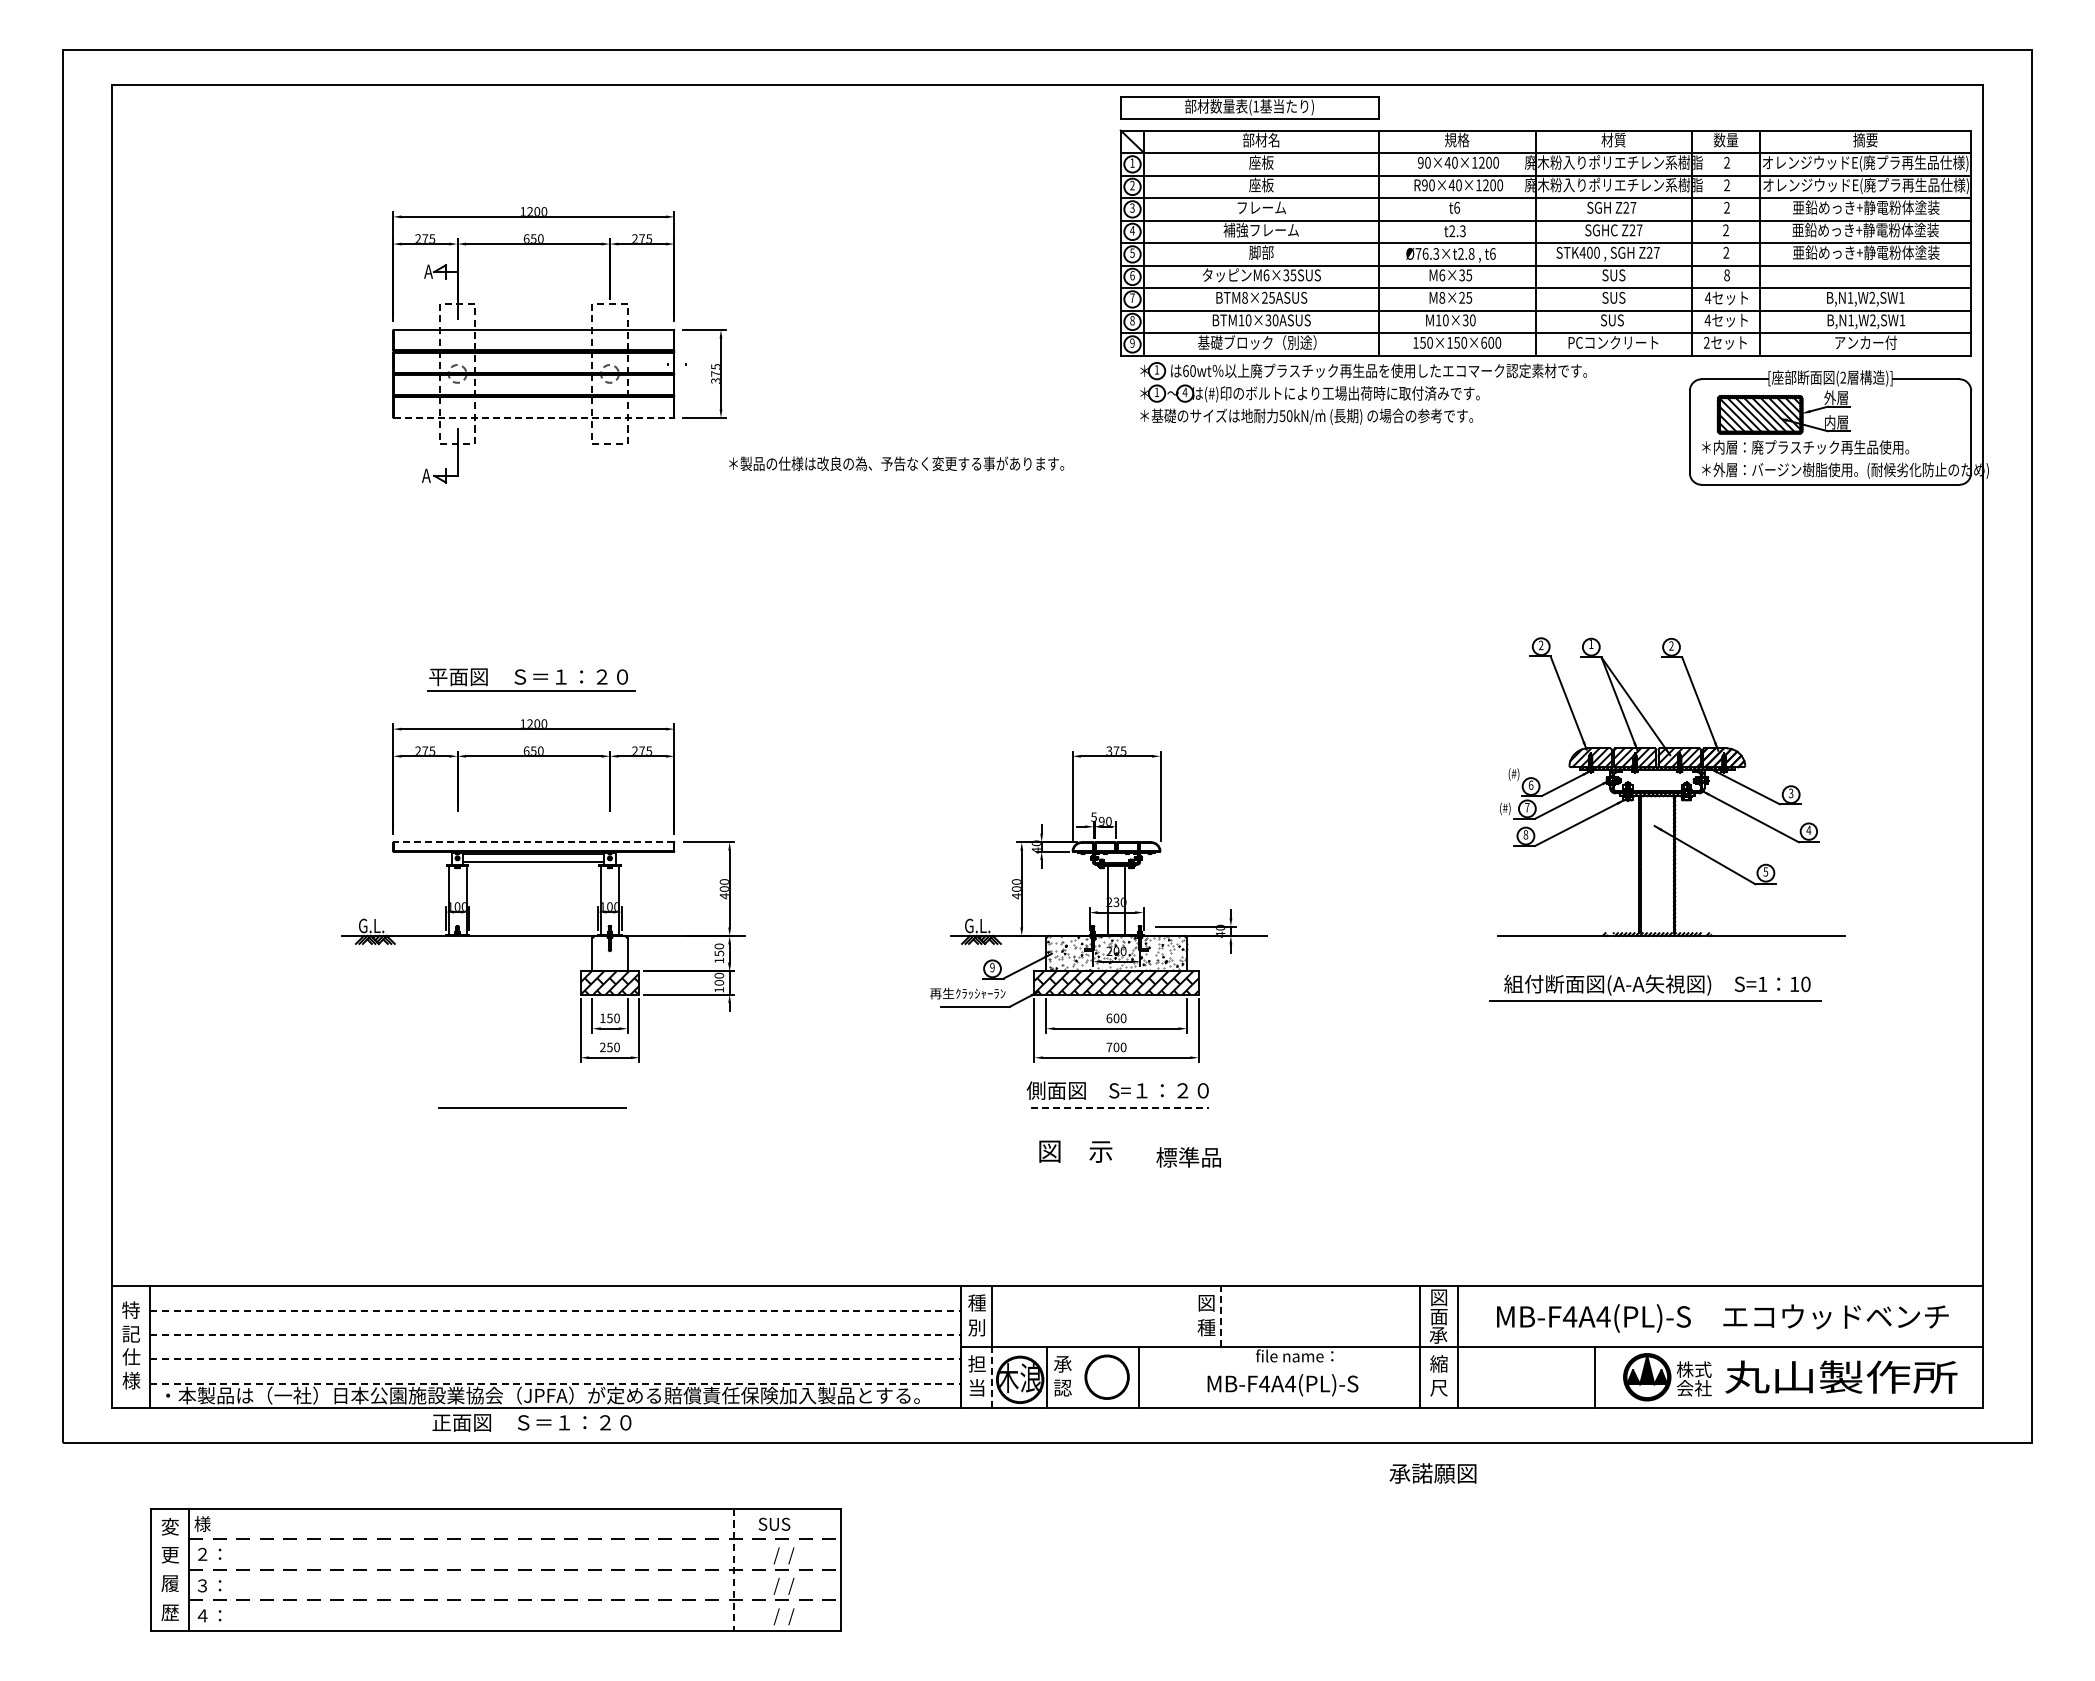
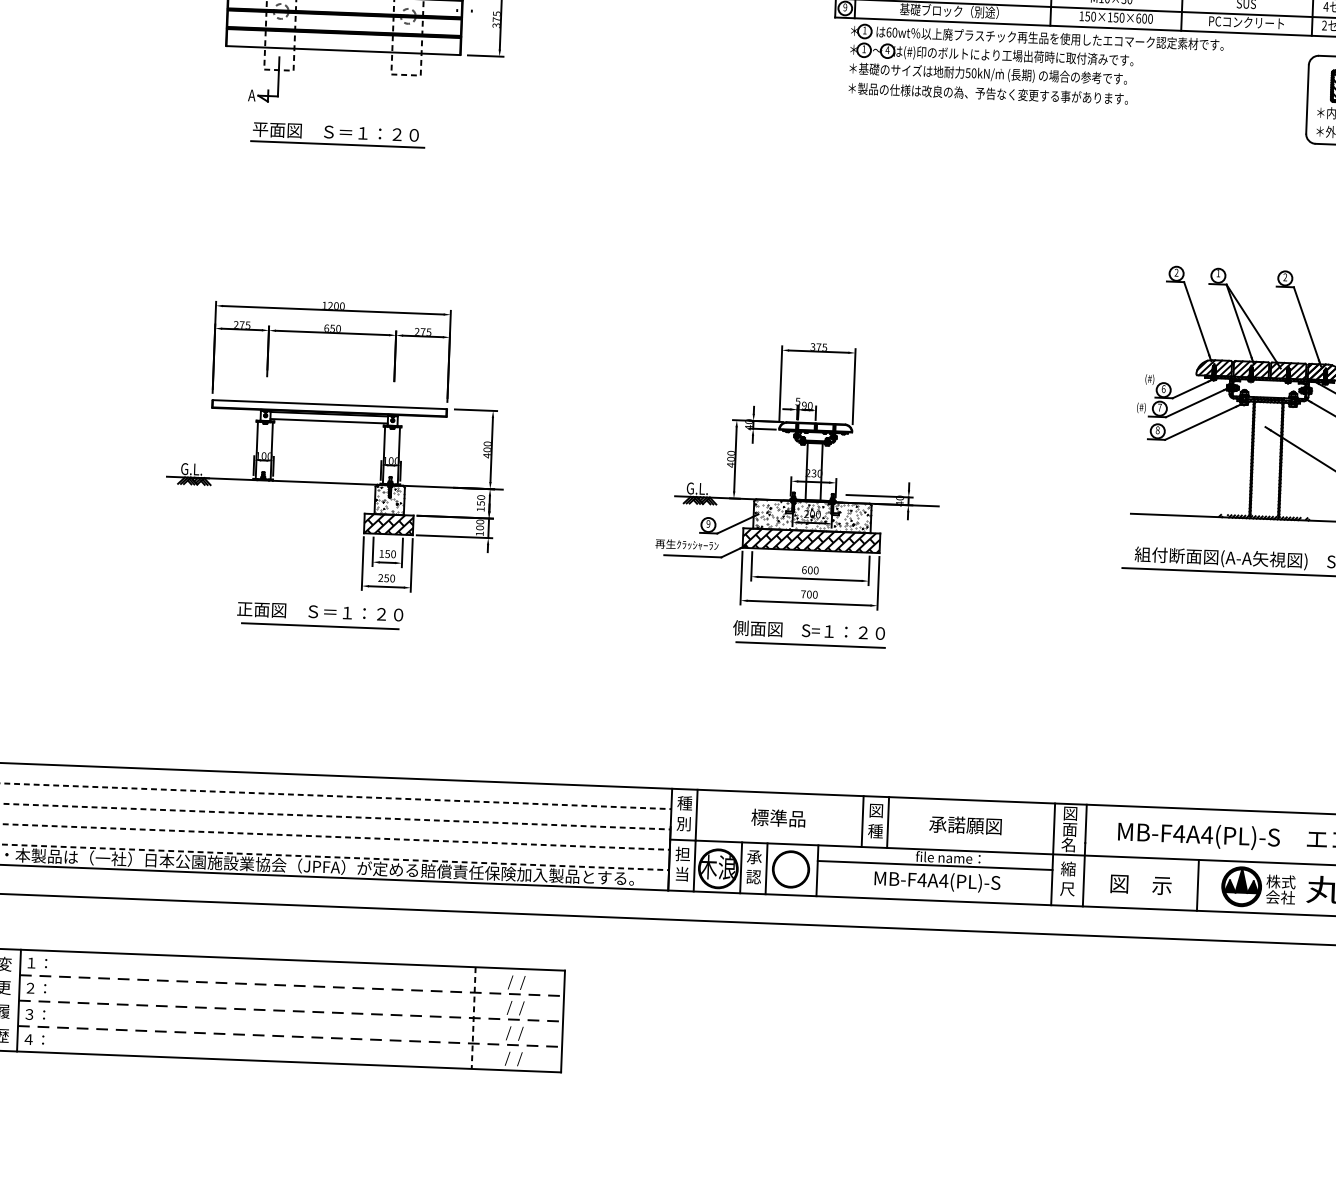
line: (533, 417) -> (343, 50), dashed -> solid
text: (896, 463) -> (988, 93), moved
part: (531, 679) -> (338, 134), moved
line: (533, 842) -> (329, 404), dashed -> solid
hatch: (609, 953) -> (389, 499), added
line: (1120, 1107) -> (810, 644), dashed -> solid
text: (1075, 1151) -> (1140, 884), moved
text: (1188, 1157) -> (778, 818), moved
line: (1190, 1316) -> (862, 821), added
line: (1221, 1316) -> (888, 822), dashed -> solid
text: (1438, 1334) -> (1068, 844), 承 -> 名
line: (1279, 1365) -> (935, 865), added
line: (991, 1377) -> (694, 865), dashed -> solid
line: (1077, 1377) -> (766, 868), added
text: (531, 1422) -> (319, 611), moved
text: (1432, 1473) -> (965, 825), moved
text: (207, 1523) -> (35, 962), 様 -> １：
text: (776, 1525) -> (510, 982), SUS -> /  /

